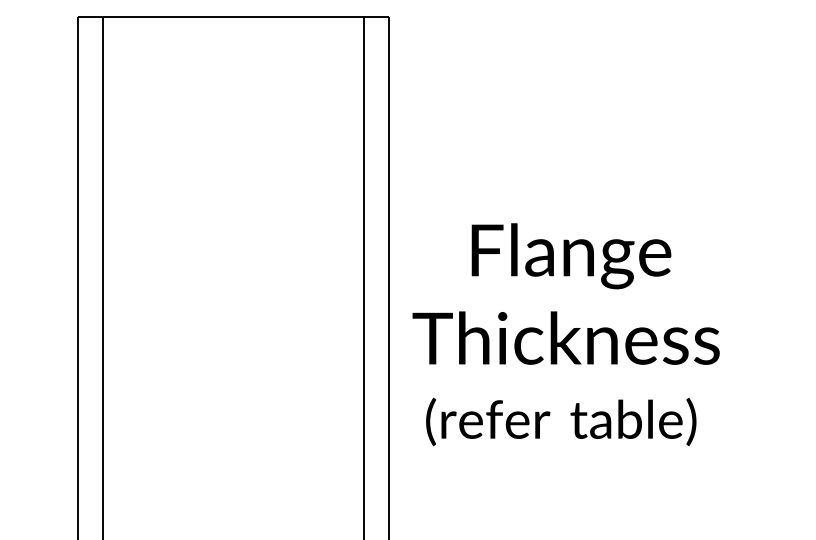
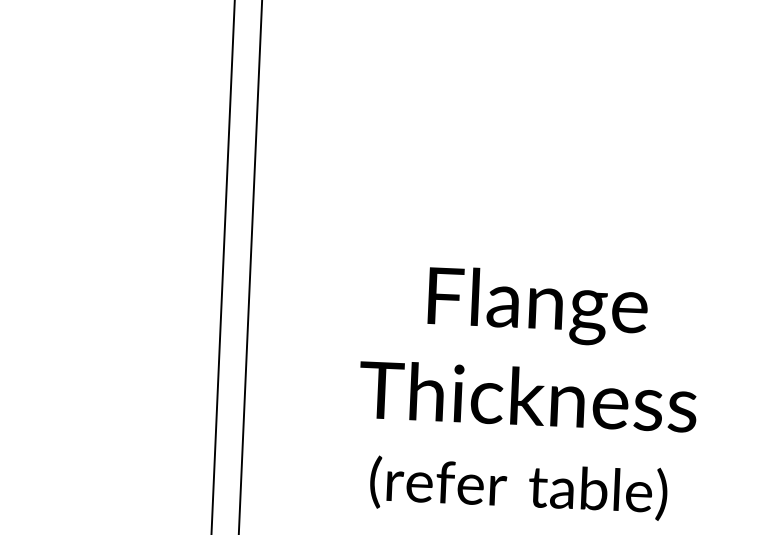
text: (565, 334) -> (527, 392), moved

